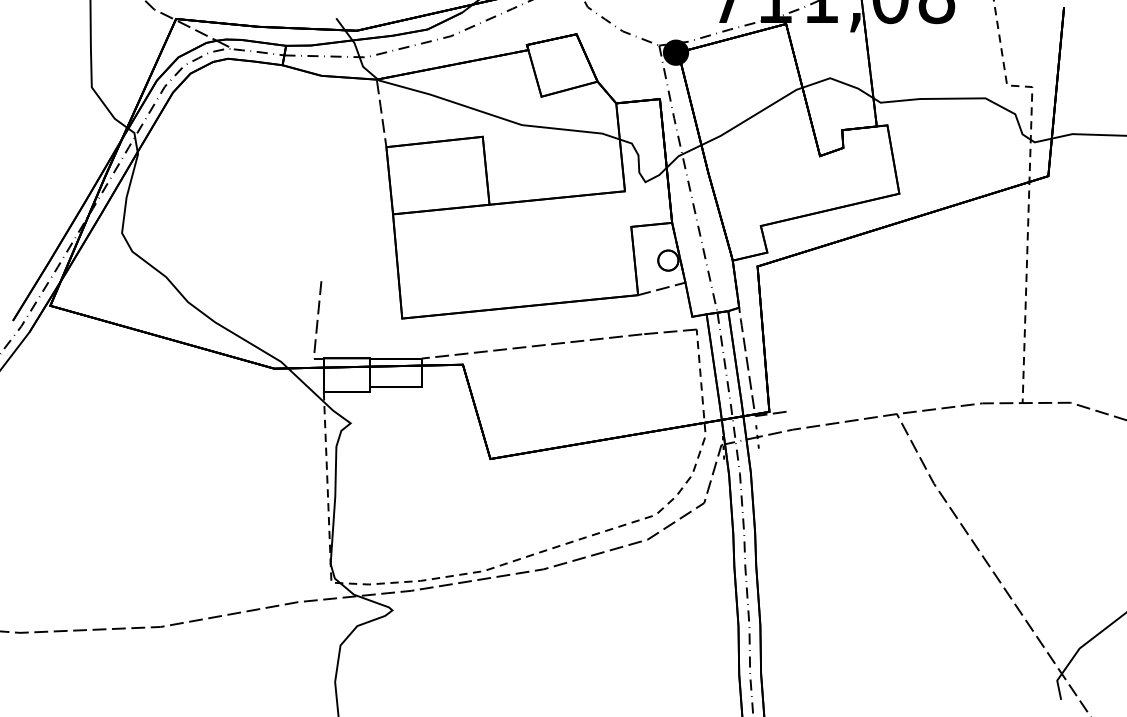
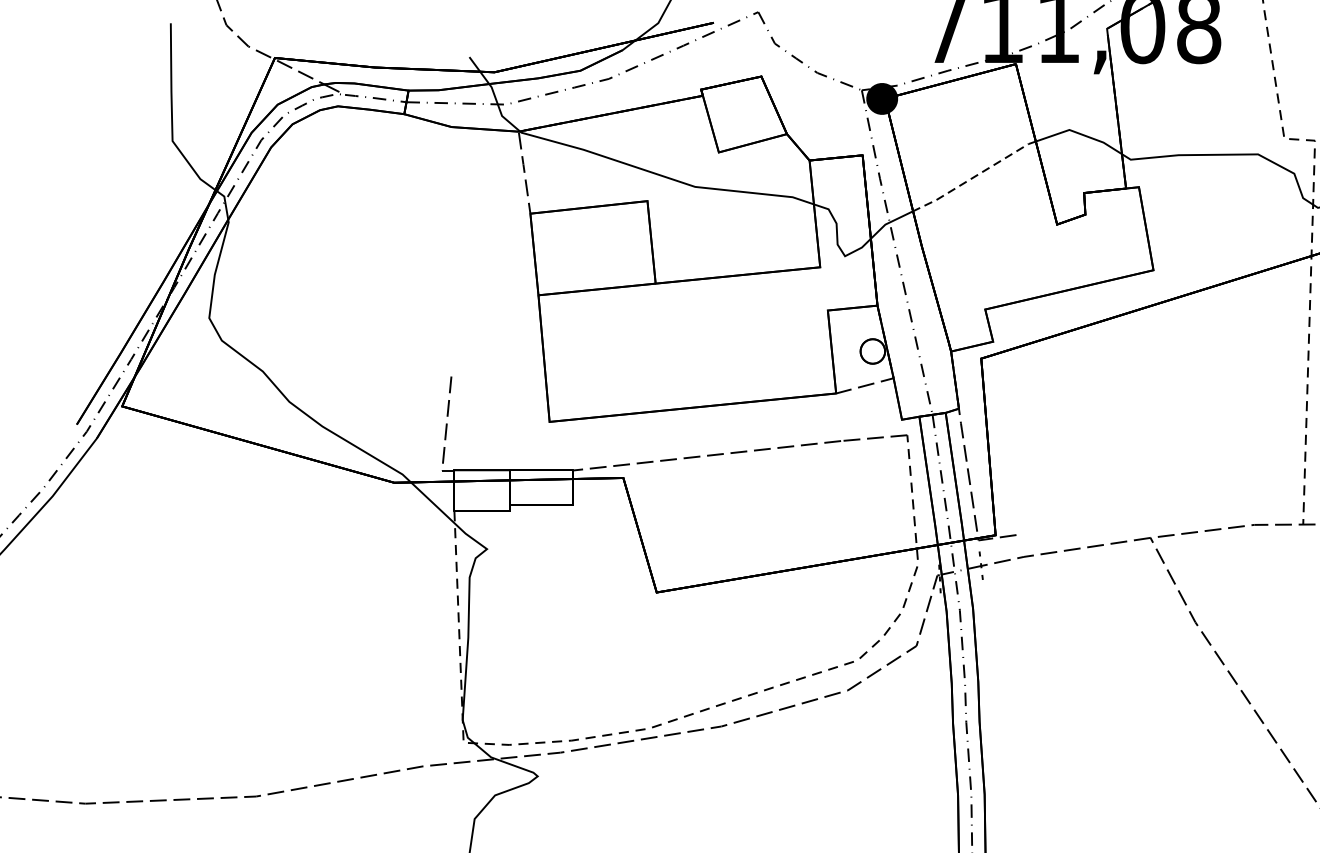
line: (752, 116) -> (975, 176), solid -> dashed

